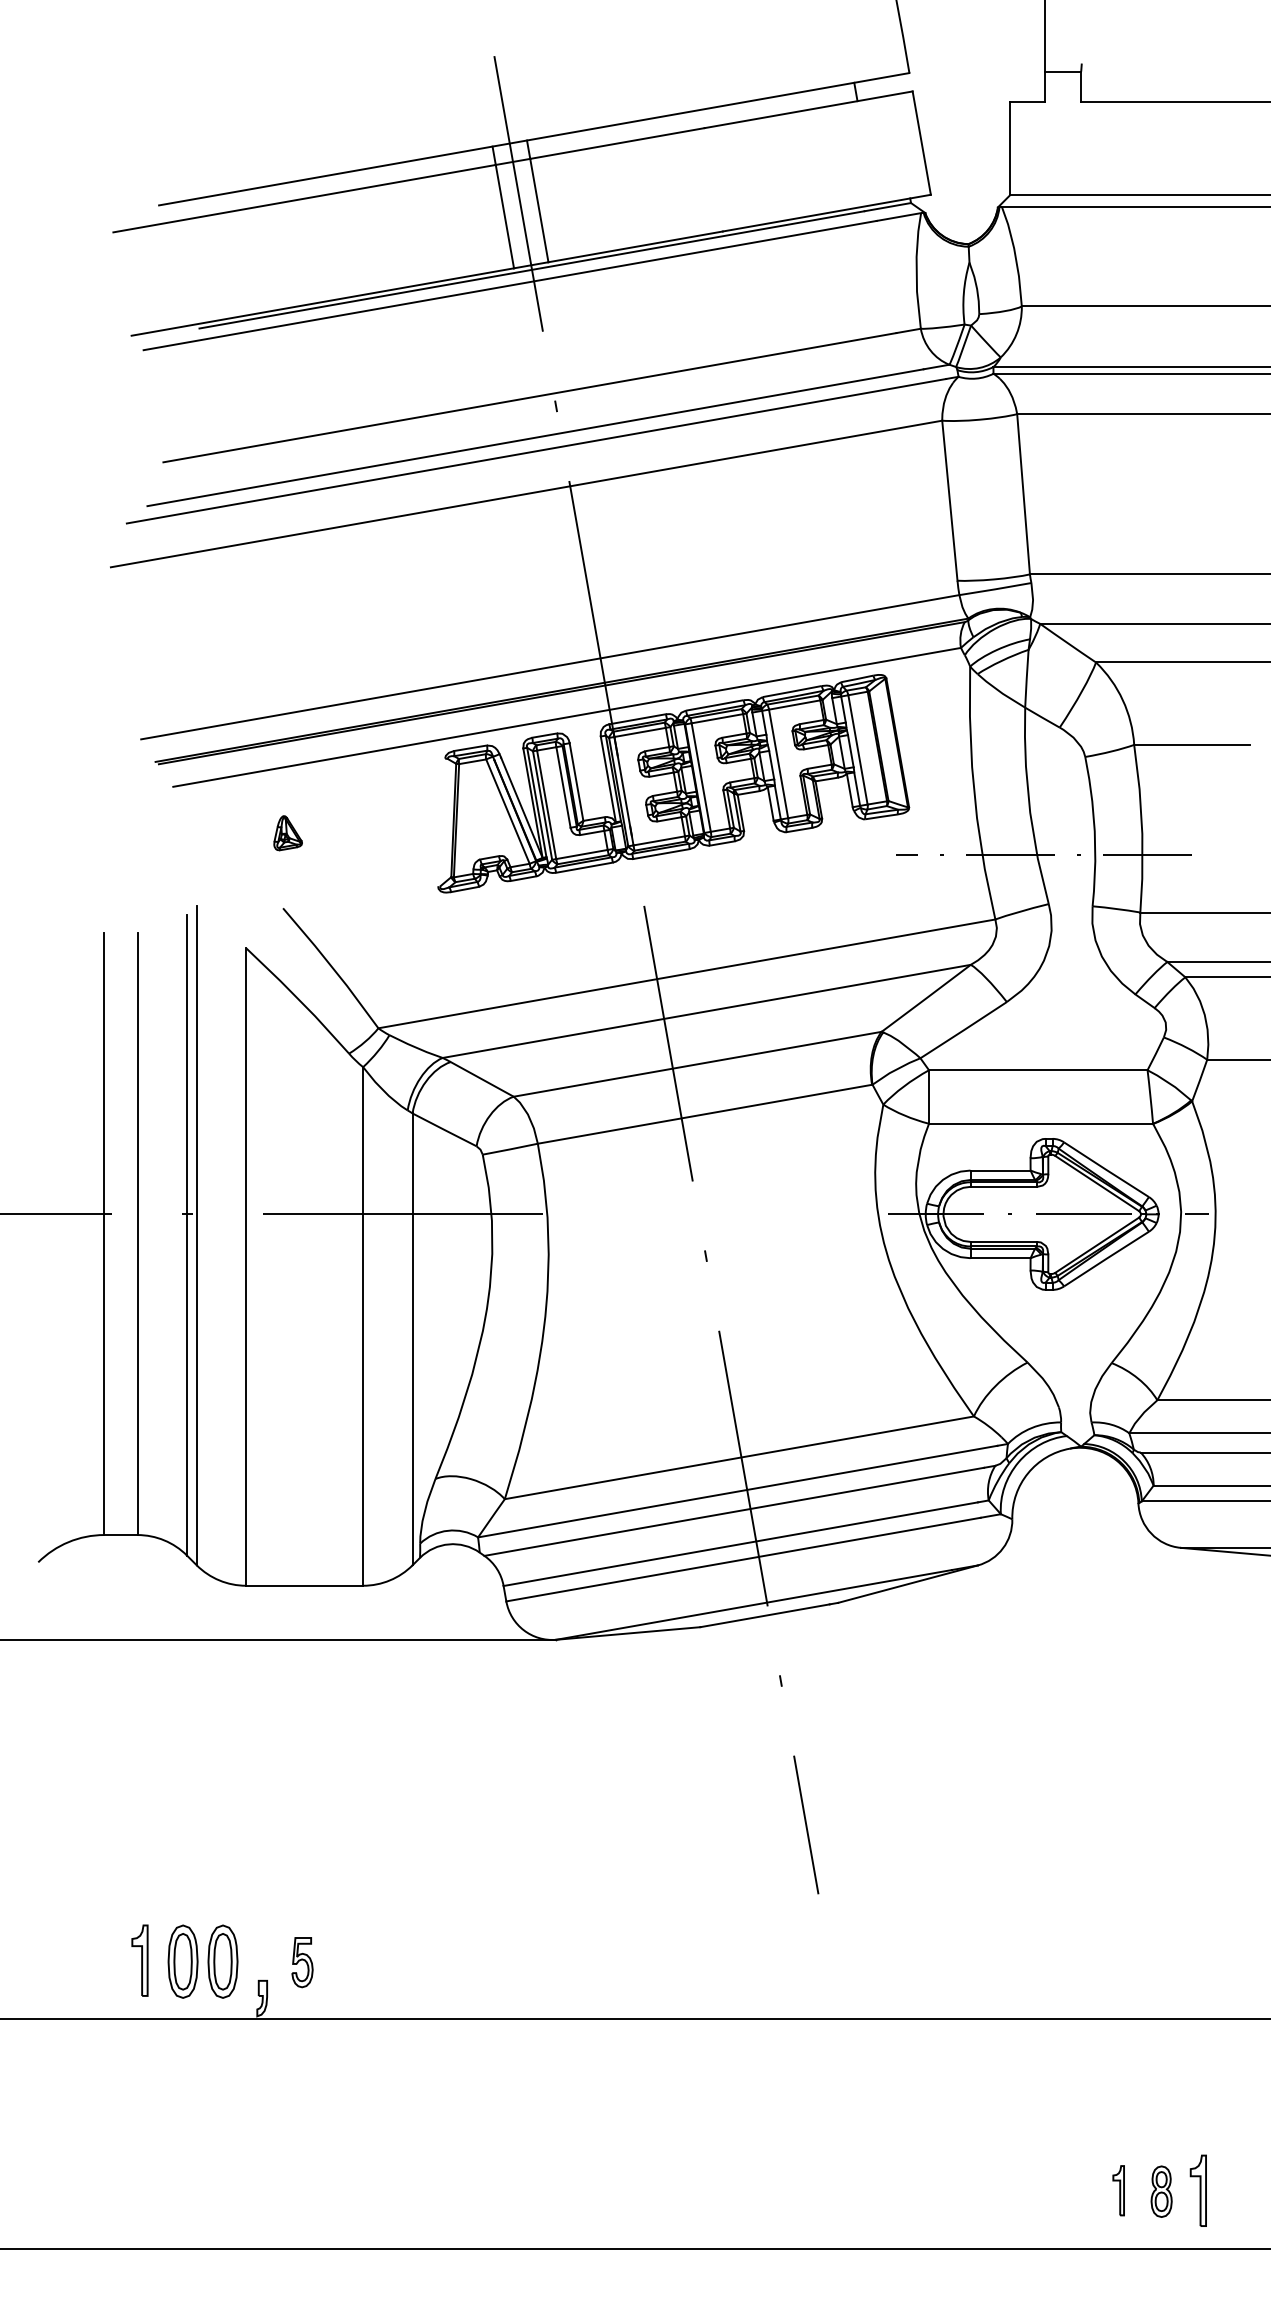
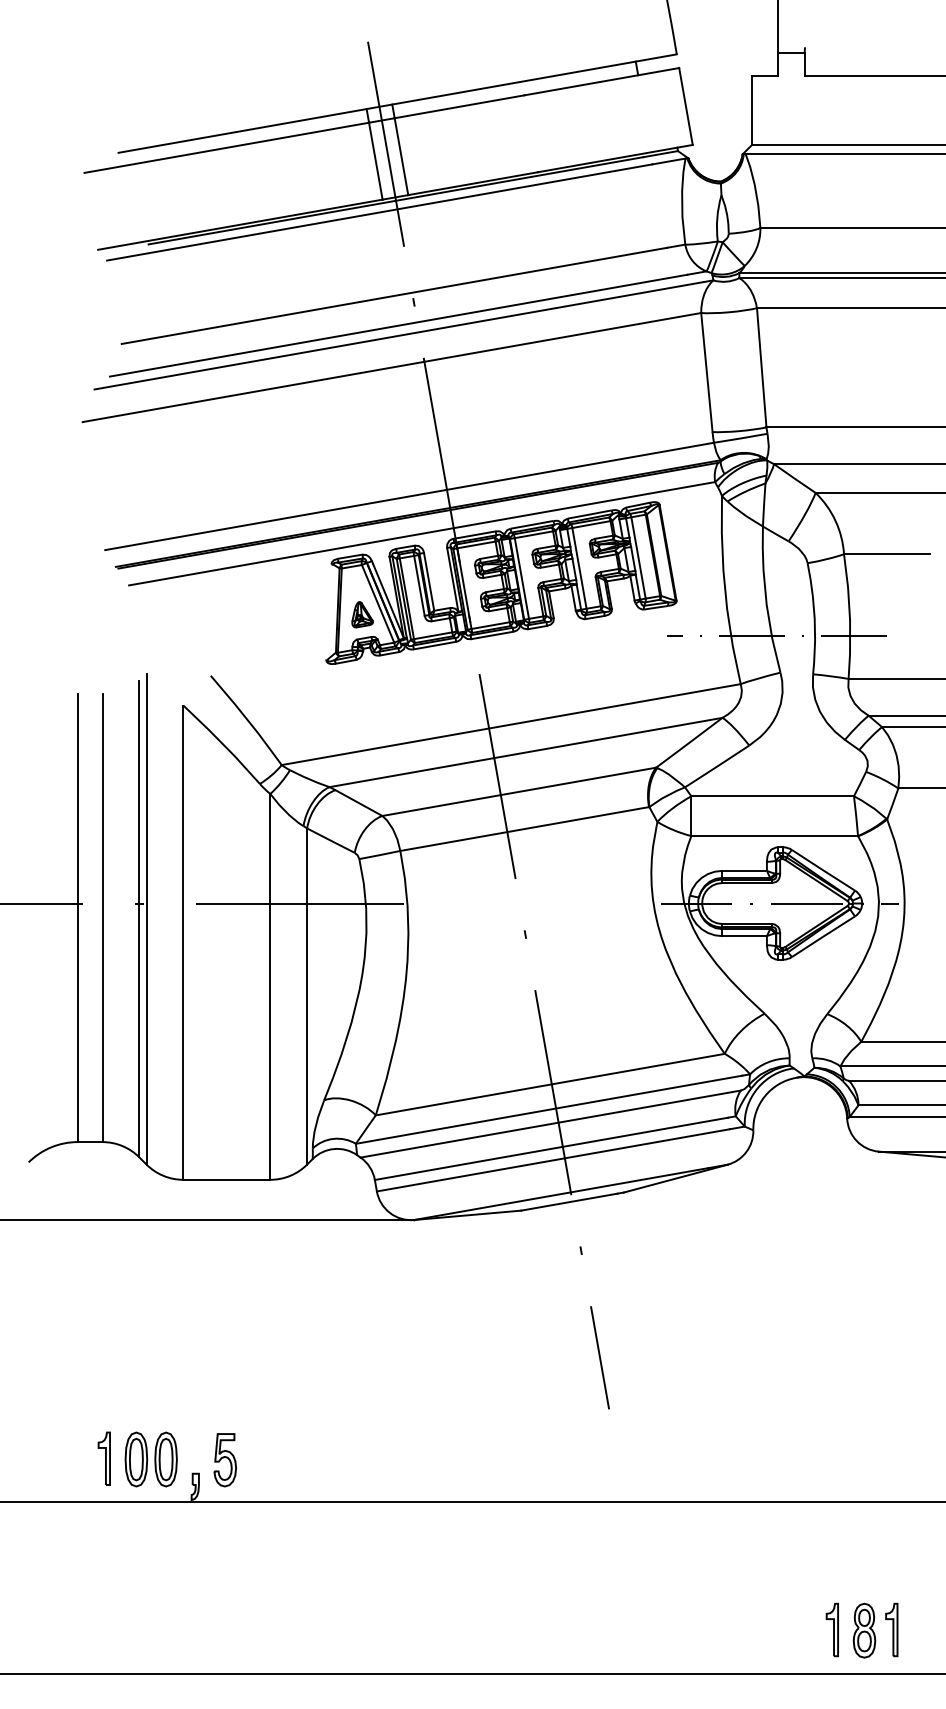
part: (287, 833) -> (362, 614), moved
part: (302, 1962) -> (225, 1460), size x1.43
part: (1118, 2190) -> (832, 1629), size x1.43
part: (1161, 2191) -> (864, 1630), size x1.43

